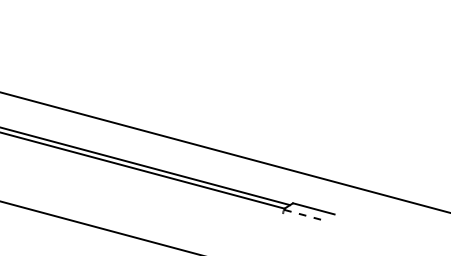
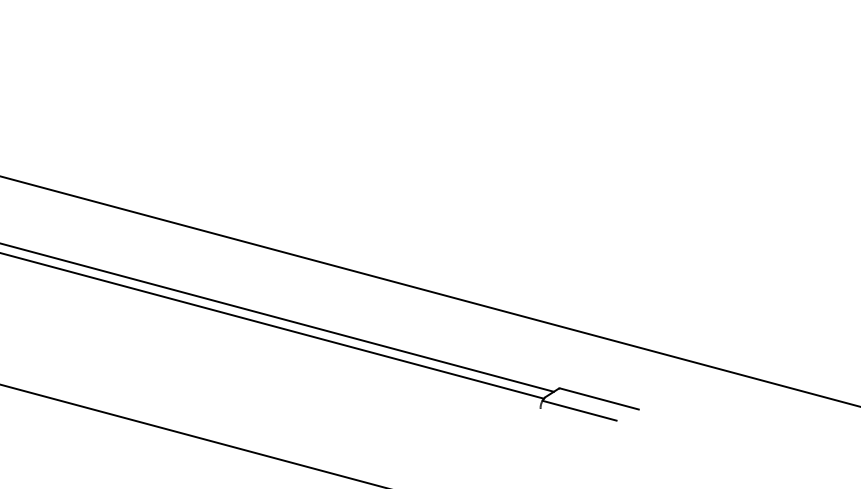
line: (304, 215) -> (581, 411), dashed -> solid

